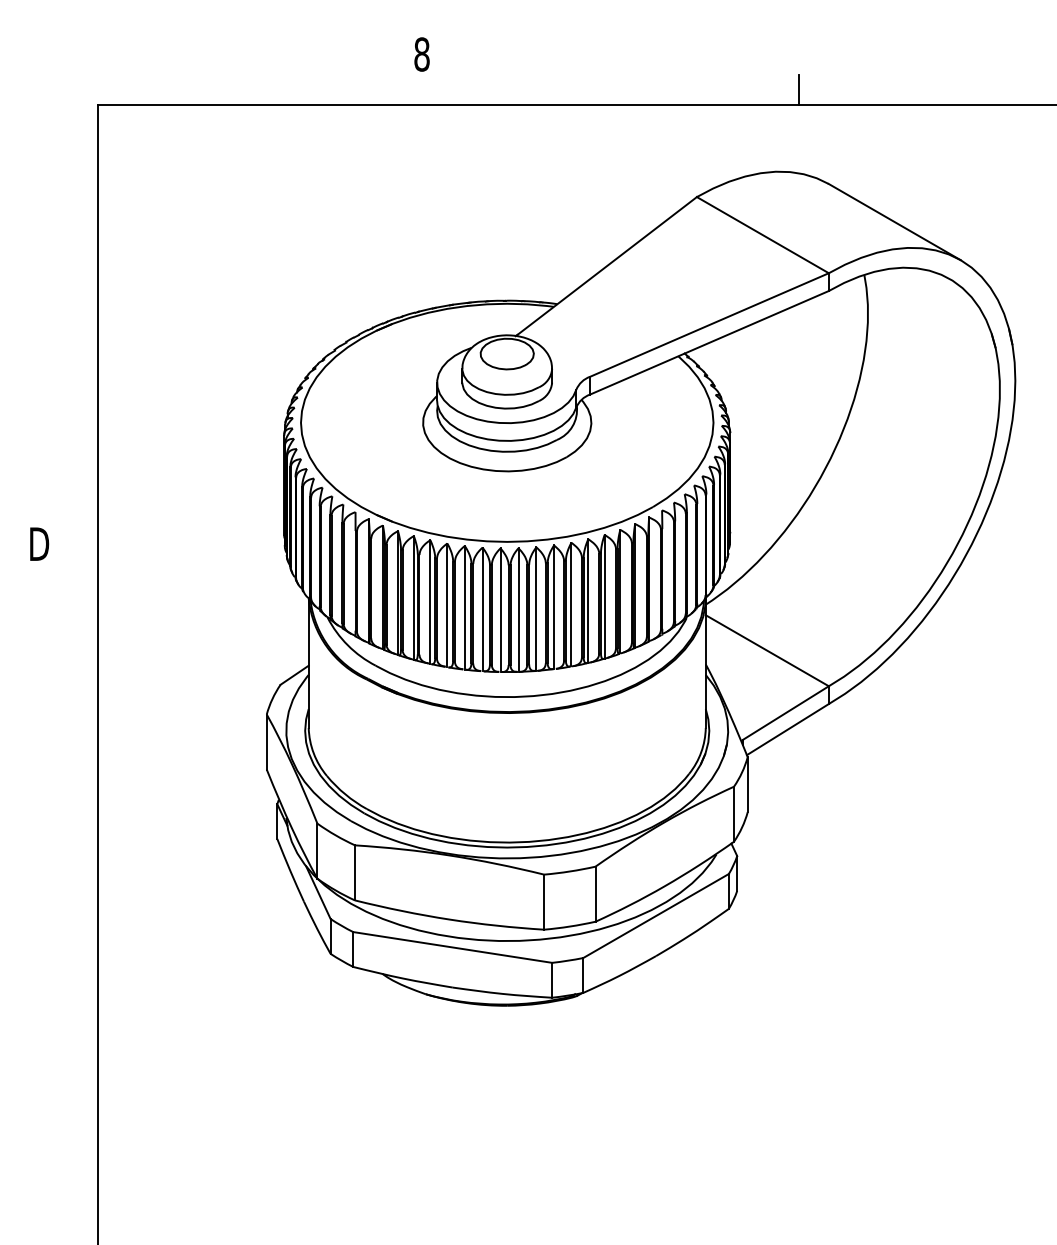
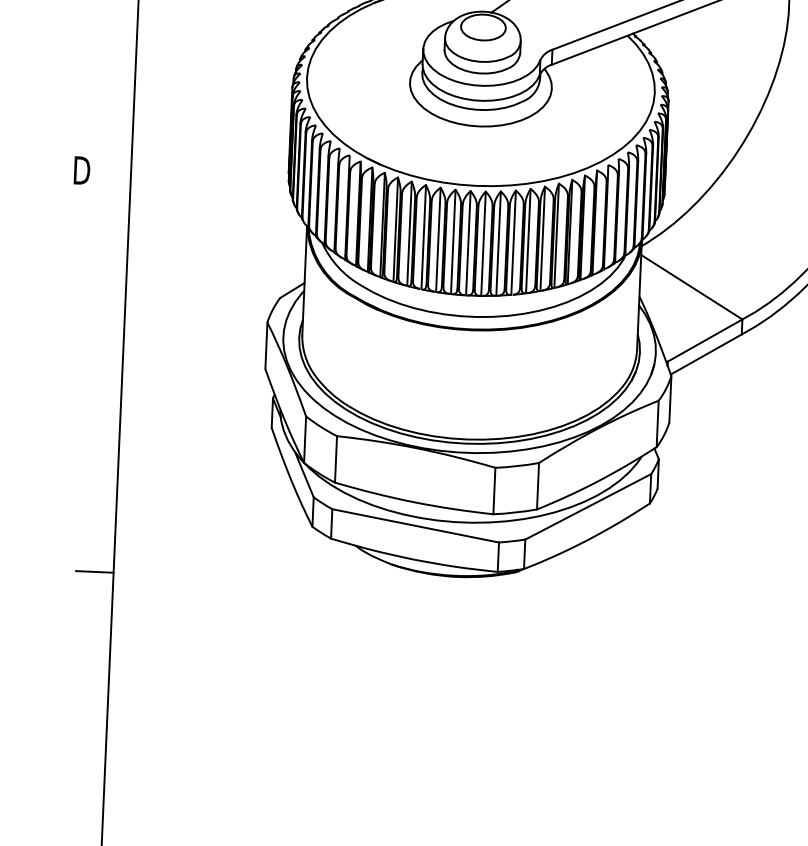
line: (75, 1018) -> (94, 571), added

